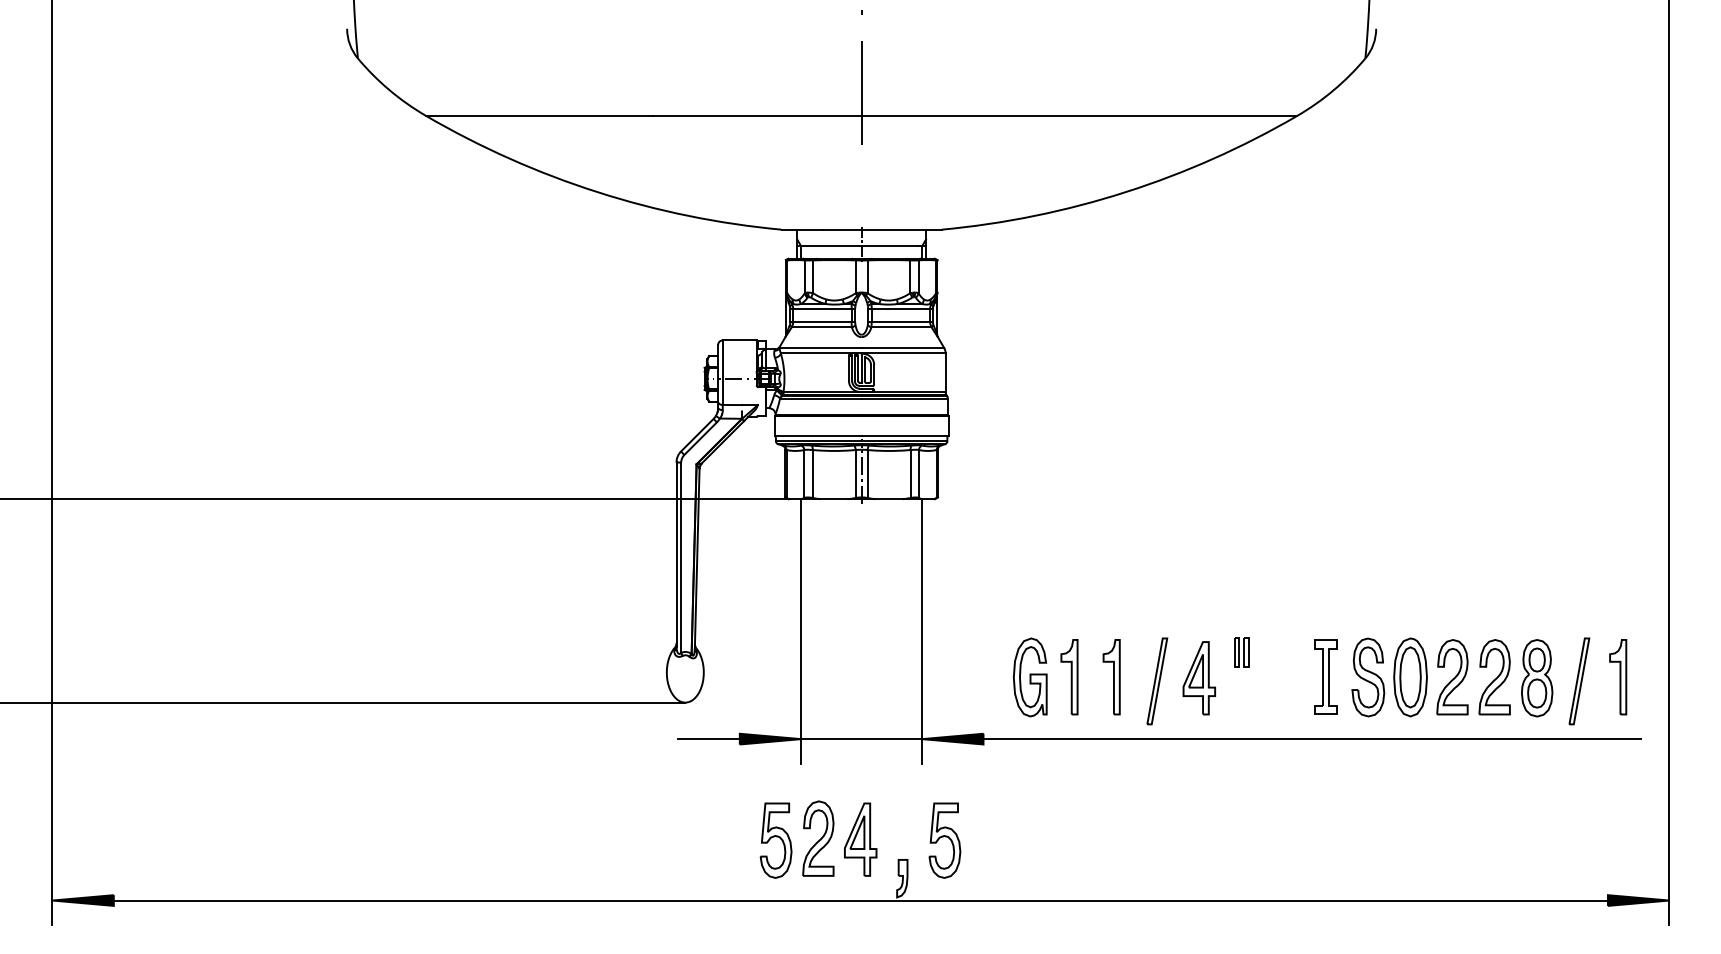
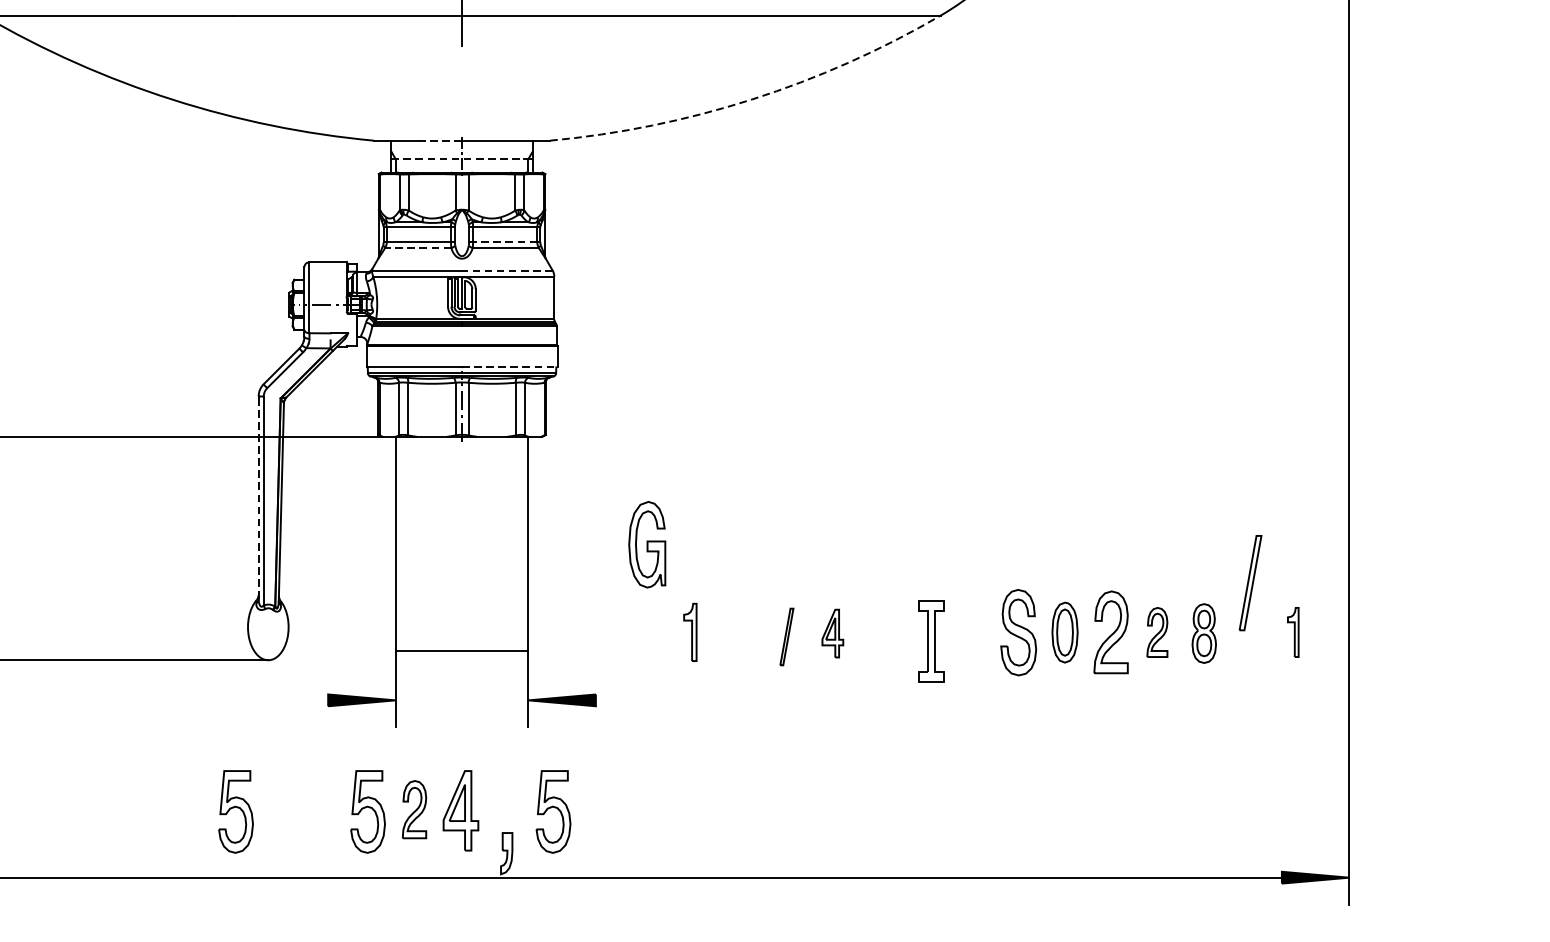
arc: (1125, 192) -> (751, 99), solid -> dashed
line: (841, 229) -> (439, 140), solid -> dashed
line: (858, 246) -> (458, 159), solid -> dashed
line: (900, 322) -> (504, 242), solid -> dashed
line: (821, 327) -> (417, 248), solid -> dashed
line: (902, 348) -> (506, 271), solid -> dashed
line: (905, 436) -> (510, 367), solid -> dashed
line: (676, 554) -> (258, 497), solid -> dashed
part: (1241, 652) -> (879, 605), removed
part: (1325, 676) -> (930, 640), moved
part: (1029, 677) -> (646, 544), moved
part: (1069, 677) -> (690, 632), size x0.7
part: (1111, 677) -> (736, 632), removed
part: (1410, 677) -> (1064, 632), size x0.7
part: (1494, 677) -> (1157, 632), size x0.6
part: (1618, 677) -> (1293, 632), size x0.6
part: (1198, 678) -> (832, 633), size x0.6
part: (1537, 678) -> (1204, 633), size x0.7
part: (1157, 681) -> (787, 637), size x0.6
part: (1579, 681) -> (1250, 583), moved
line: (708, 739) -> (293, 700), removed
line: (861, 739) -> (461, 651), moved
line: (1311, 739) -> (956, 700), removed
part: (818, 838) -> (414, 809), size x0.7
part: (655, 840) -> (235, 811), added

